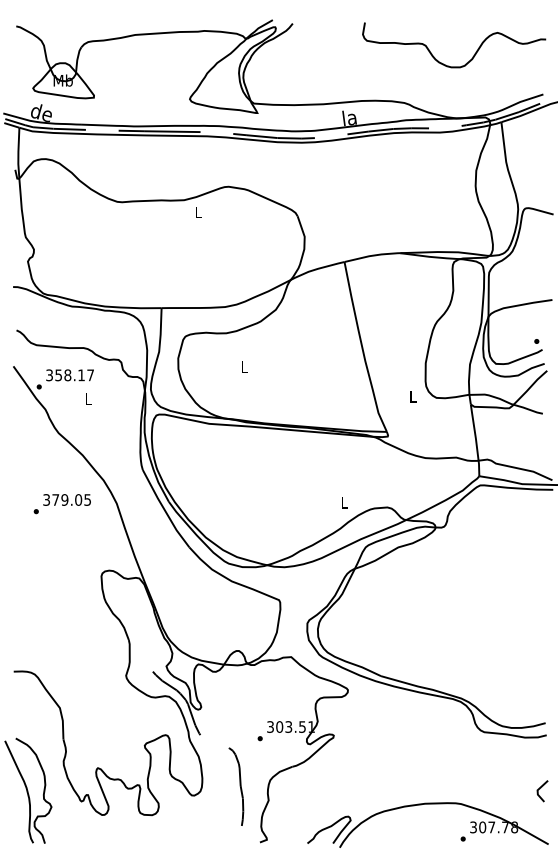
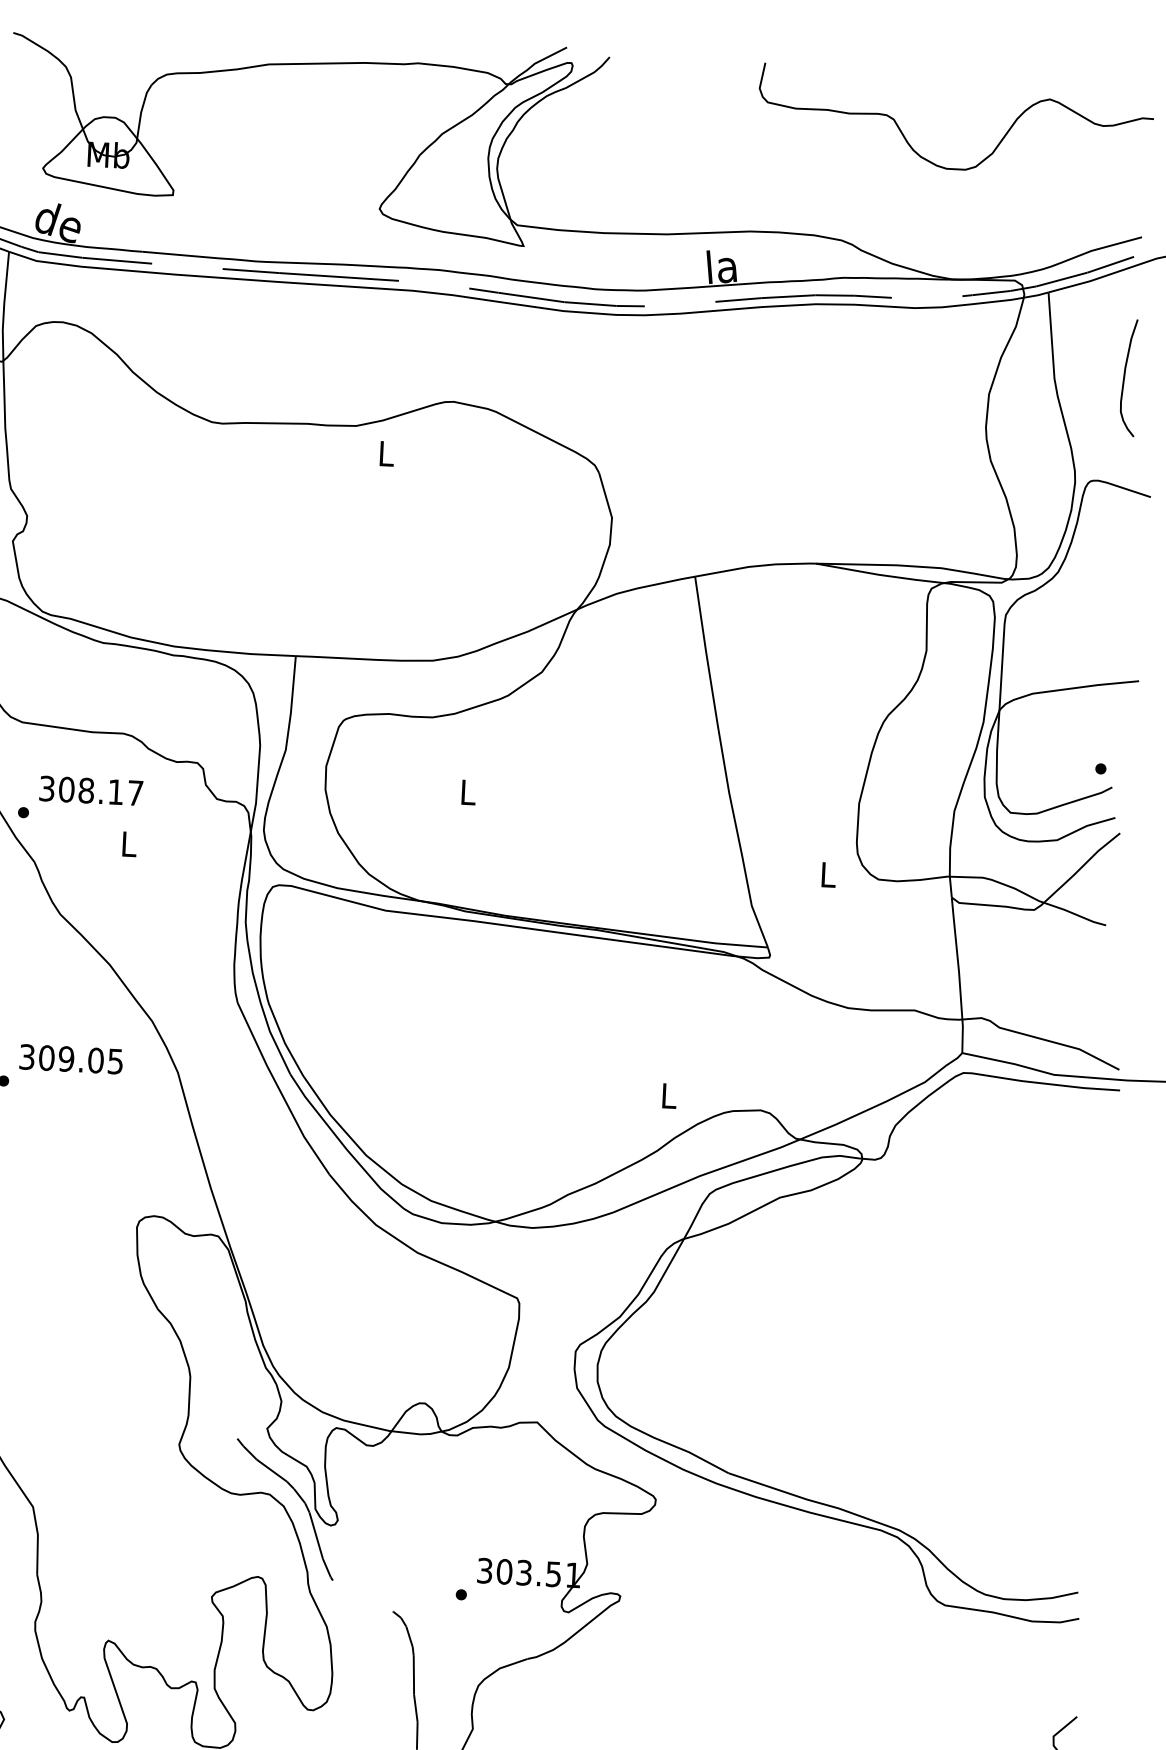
curve: (539, 159) -> (1126, 376), added
text: (58, 375) -> (66, 790), 358.17 -> 308.17
text: (55, 499) -> (46, 1056), 379.05 -> 309.05

